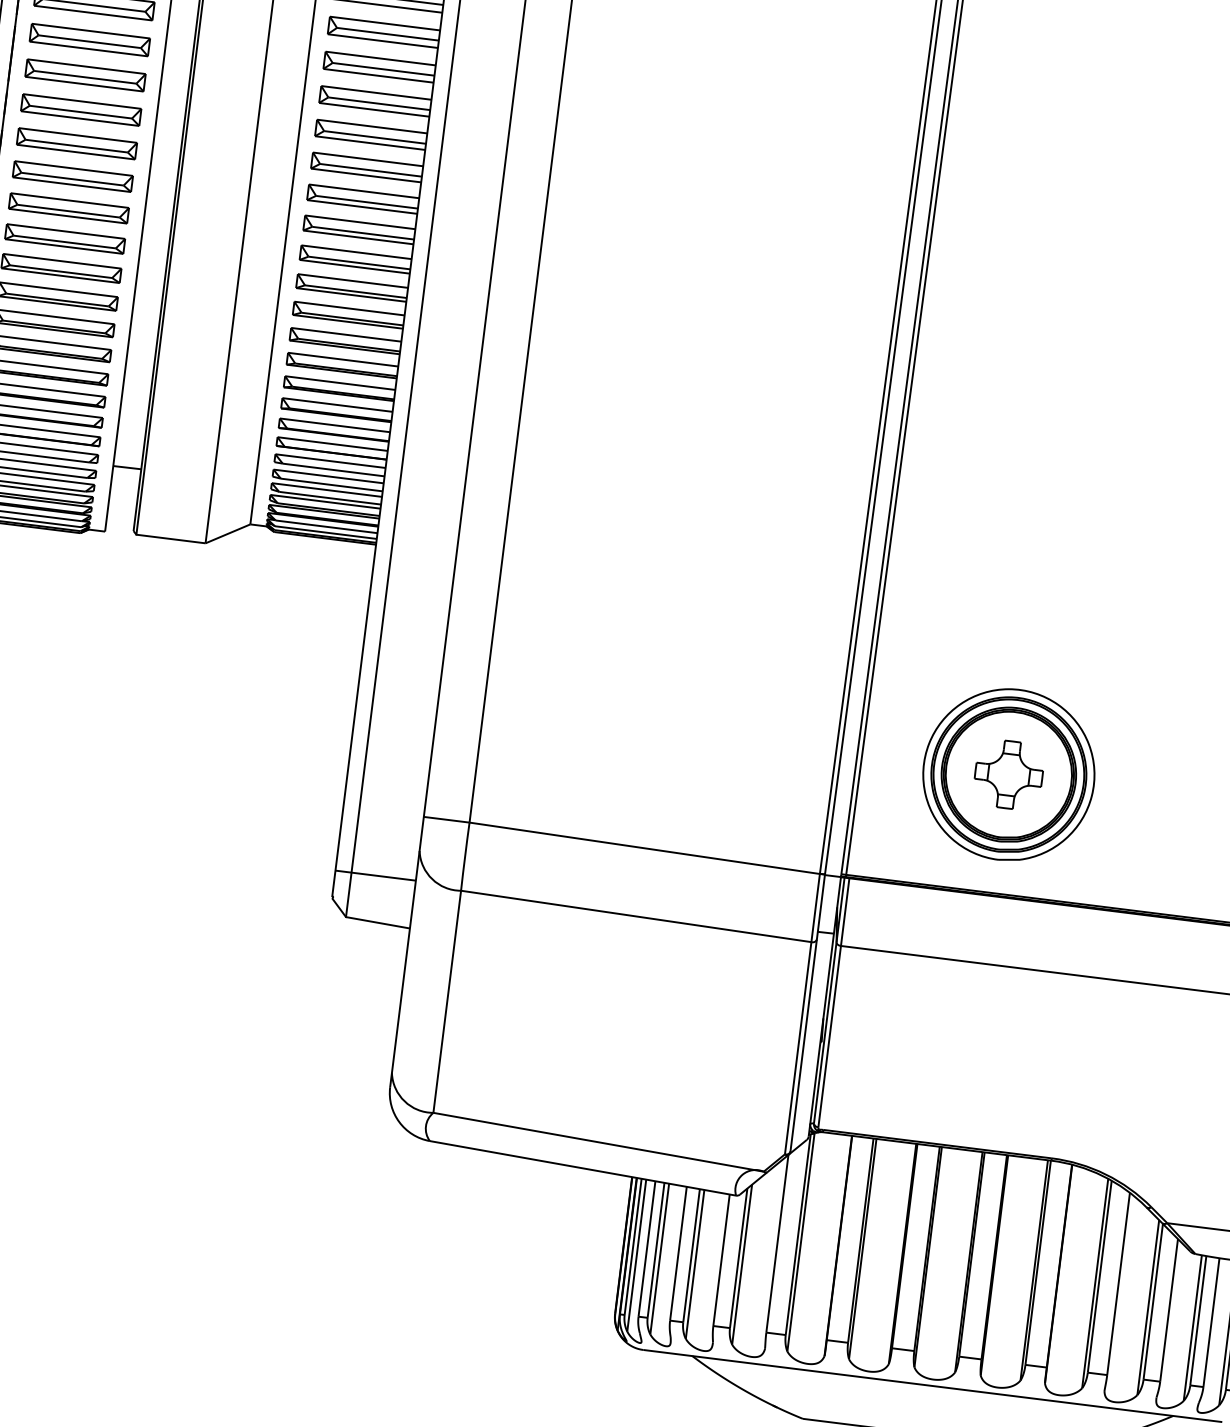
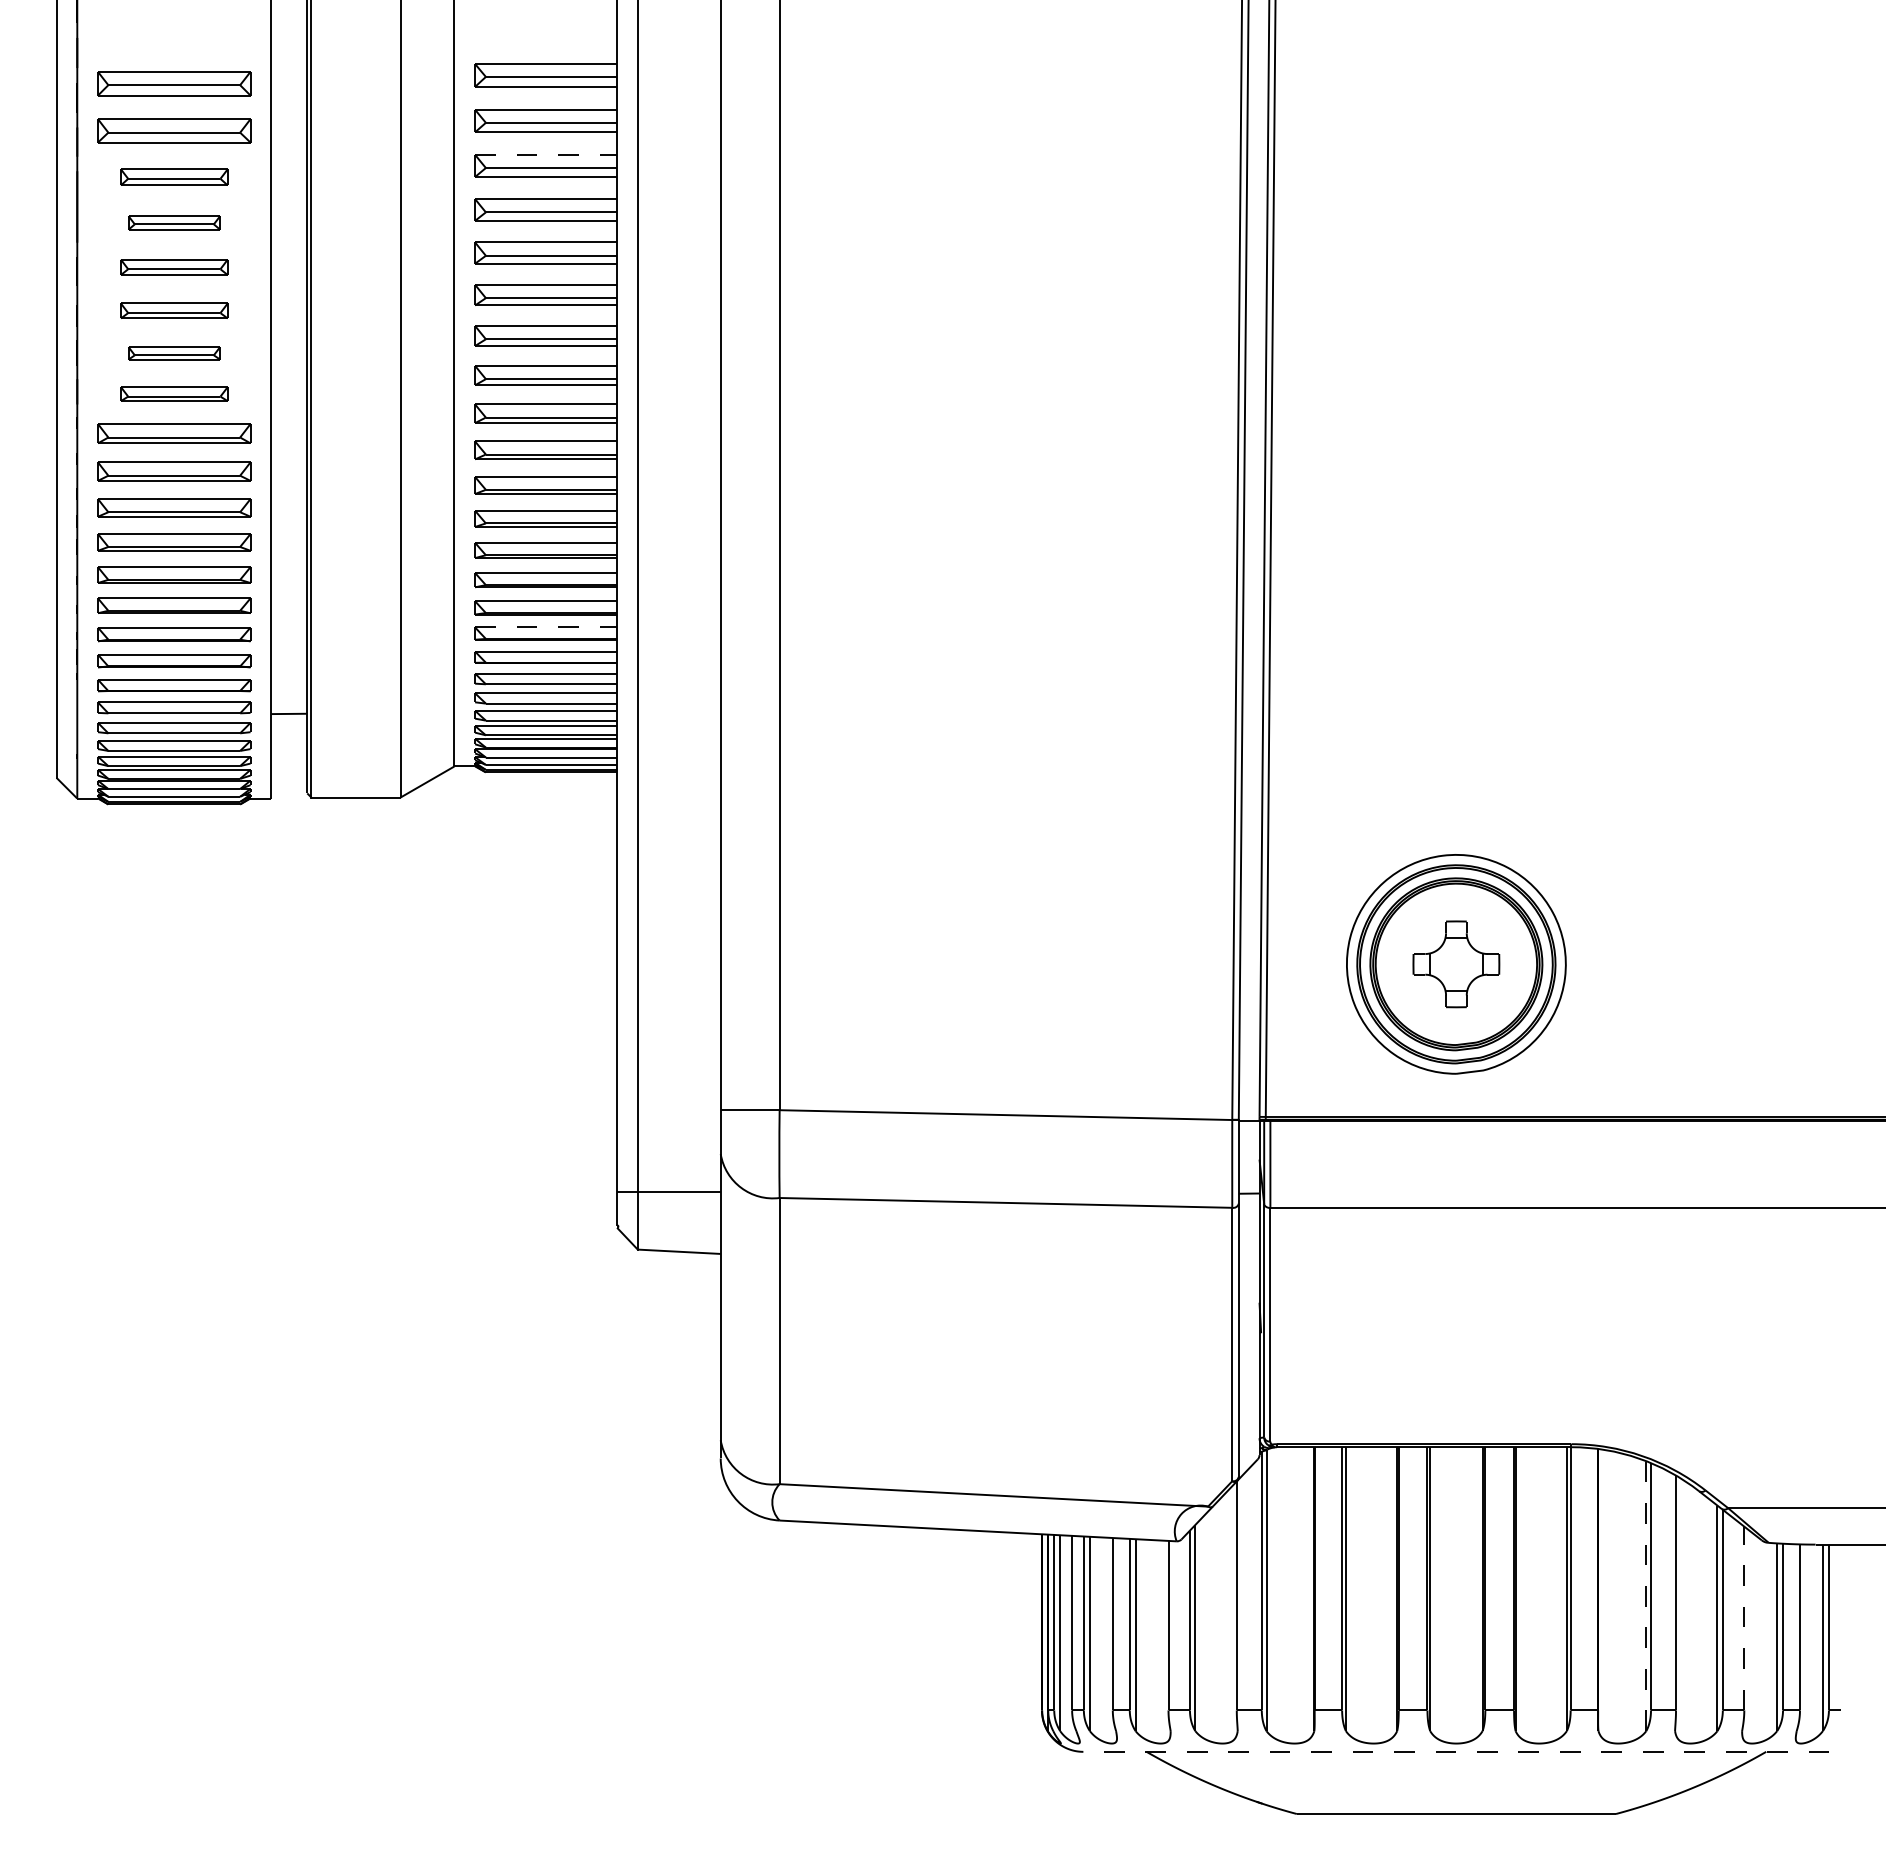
part: (90, 40) -> (174, 177), size x0.7
line: (381, 58) -> (546, 154), solid -> dashed
part: (85, 75) -> (174, 222), size x0.6
part: (81, 109) -> (174, 266), size x0.7
part: (77, 143) -> (174, 310), size x0.7
part: (73, 176) -> (174, 353), size x0.6
part: (69, 207) -> (174, 393), size x0.7
line: (335, 425) -> (546, 627), solid -> dashed
line: (1095, 1283) -> (1646, 1596), solid -> dashed
line: (1169, 1310) -> (1744, 1618), solid -> dashed
line: (932, 1385) -> (1455, 1751), solid -> dashed

